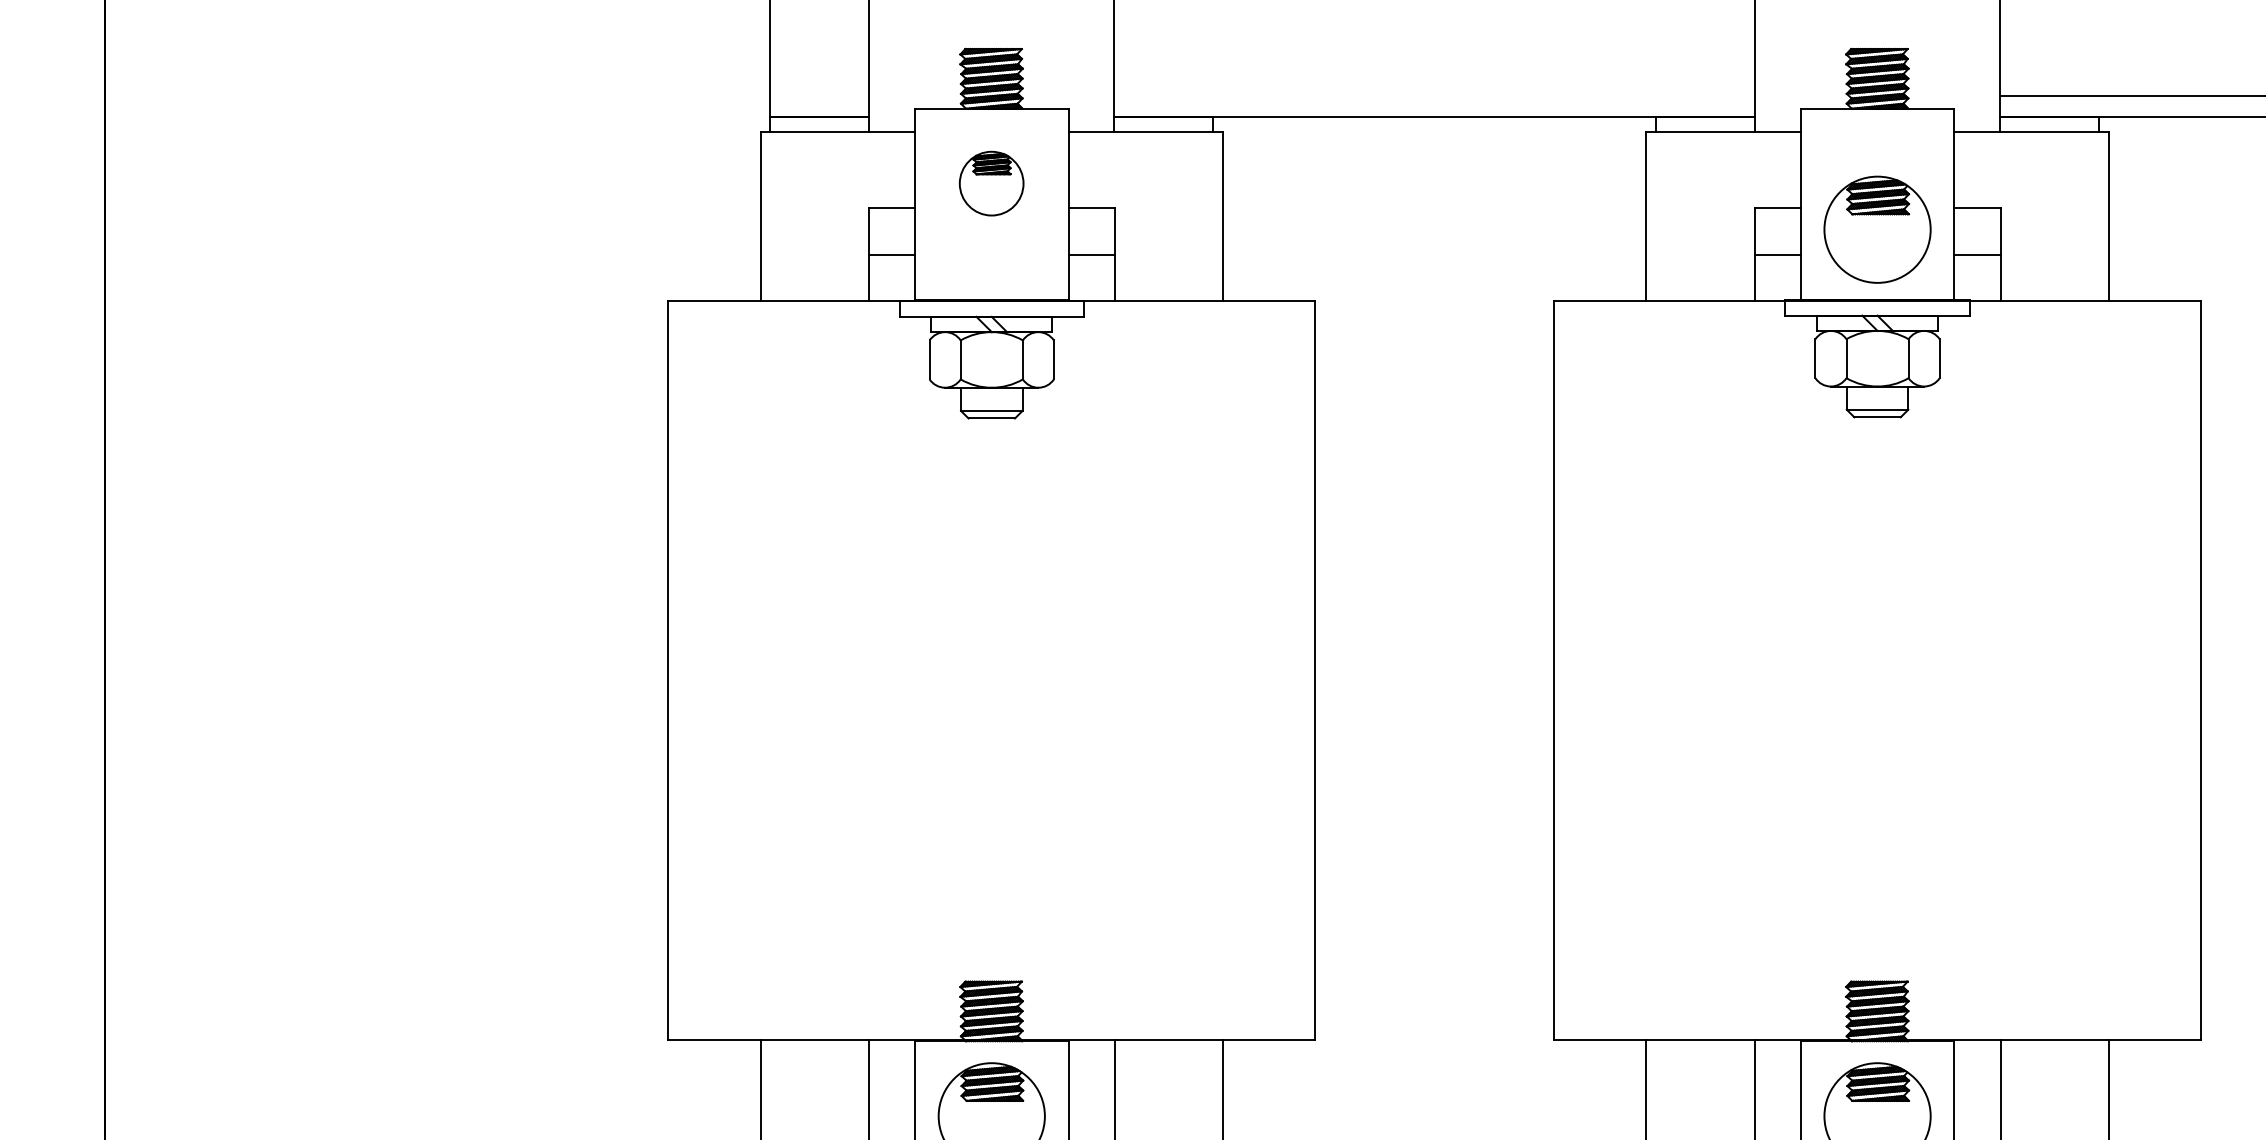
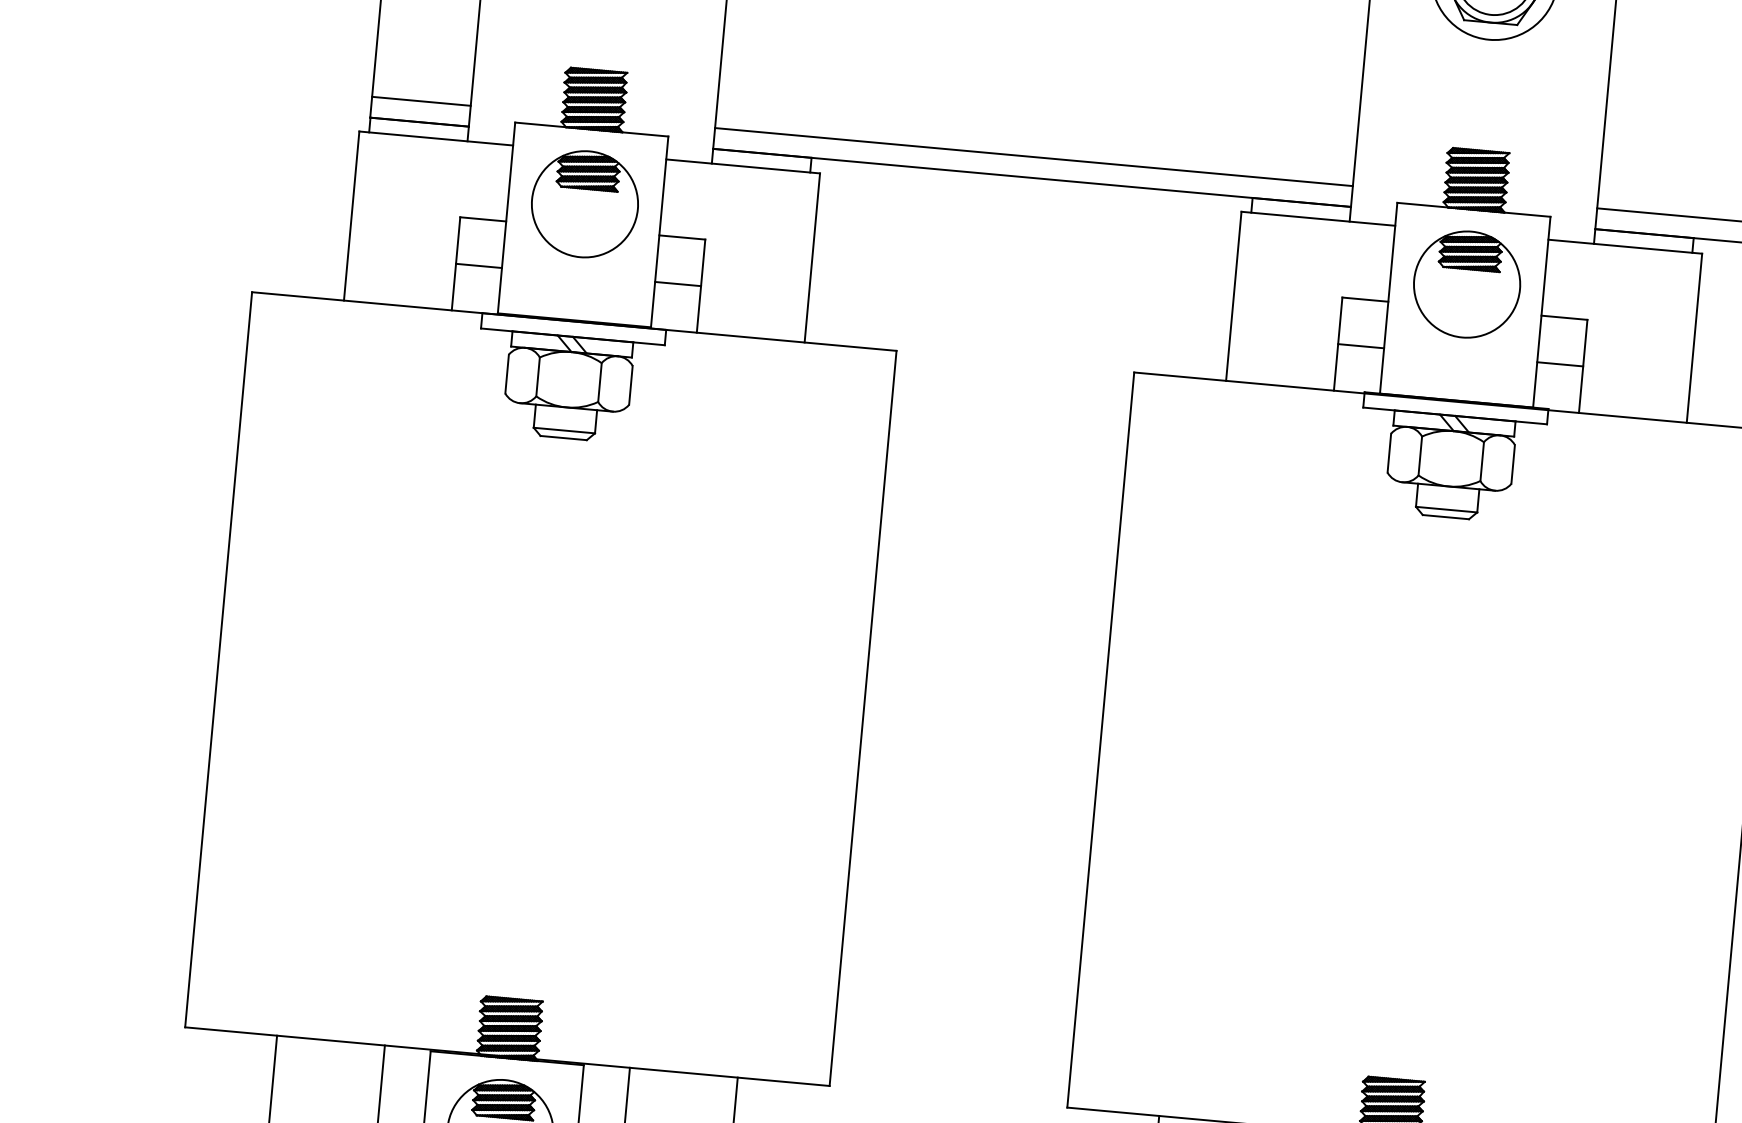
line: (819, 96) -> (421, 101), added
line: (1434, 96) -> (1033, 157), added
part: (991, 183) -> (584, 204), size x1.67
part: (1877, 229) -> (1467, 284), moved

